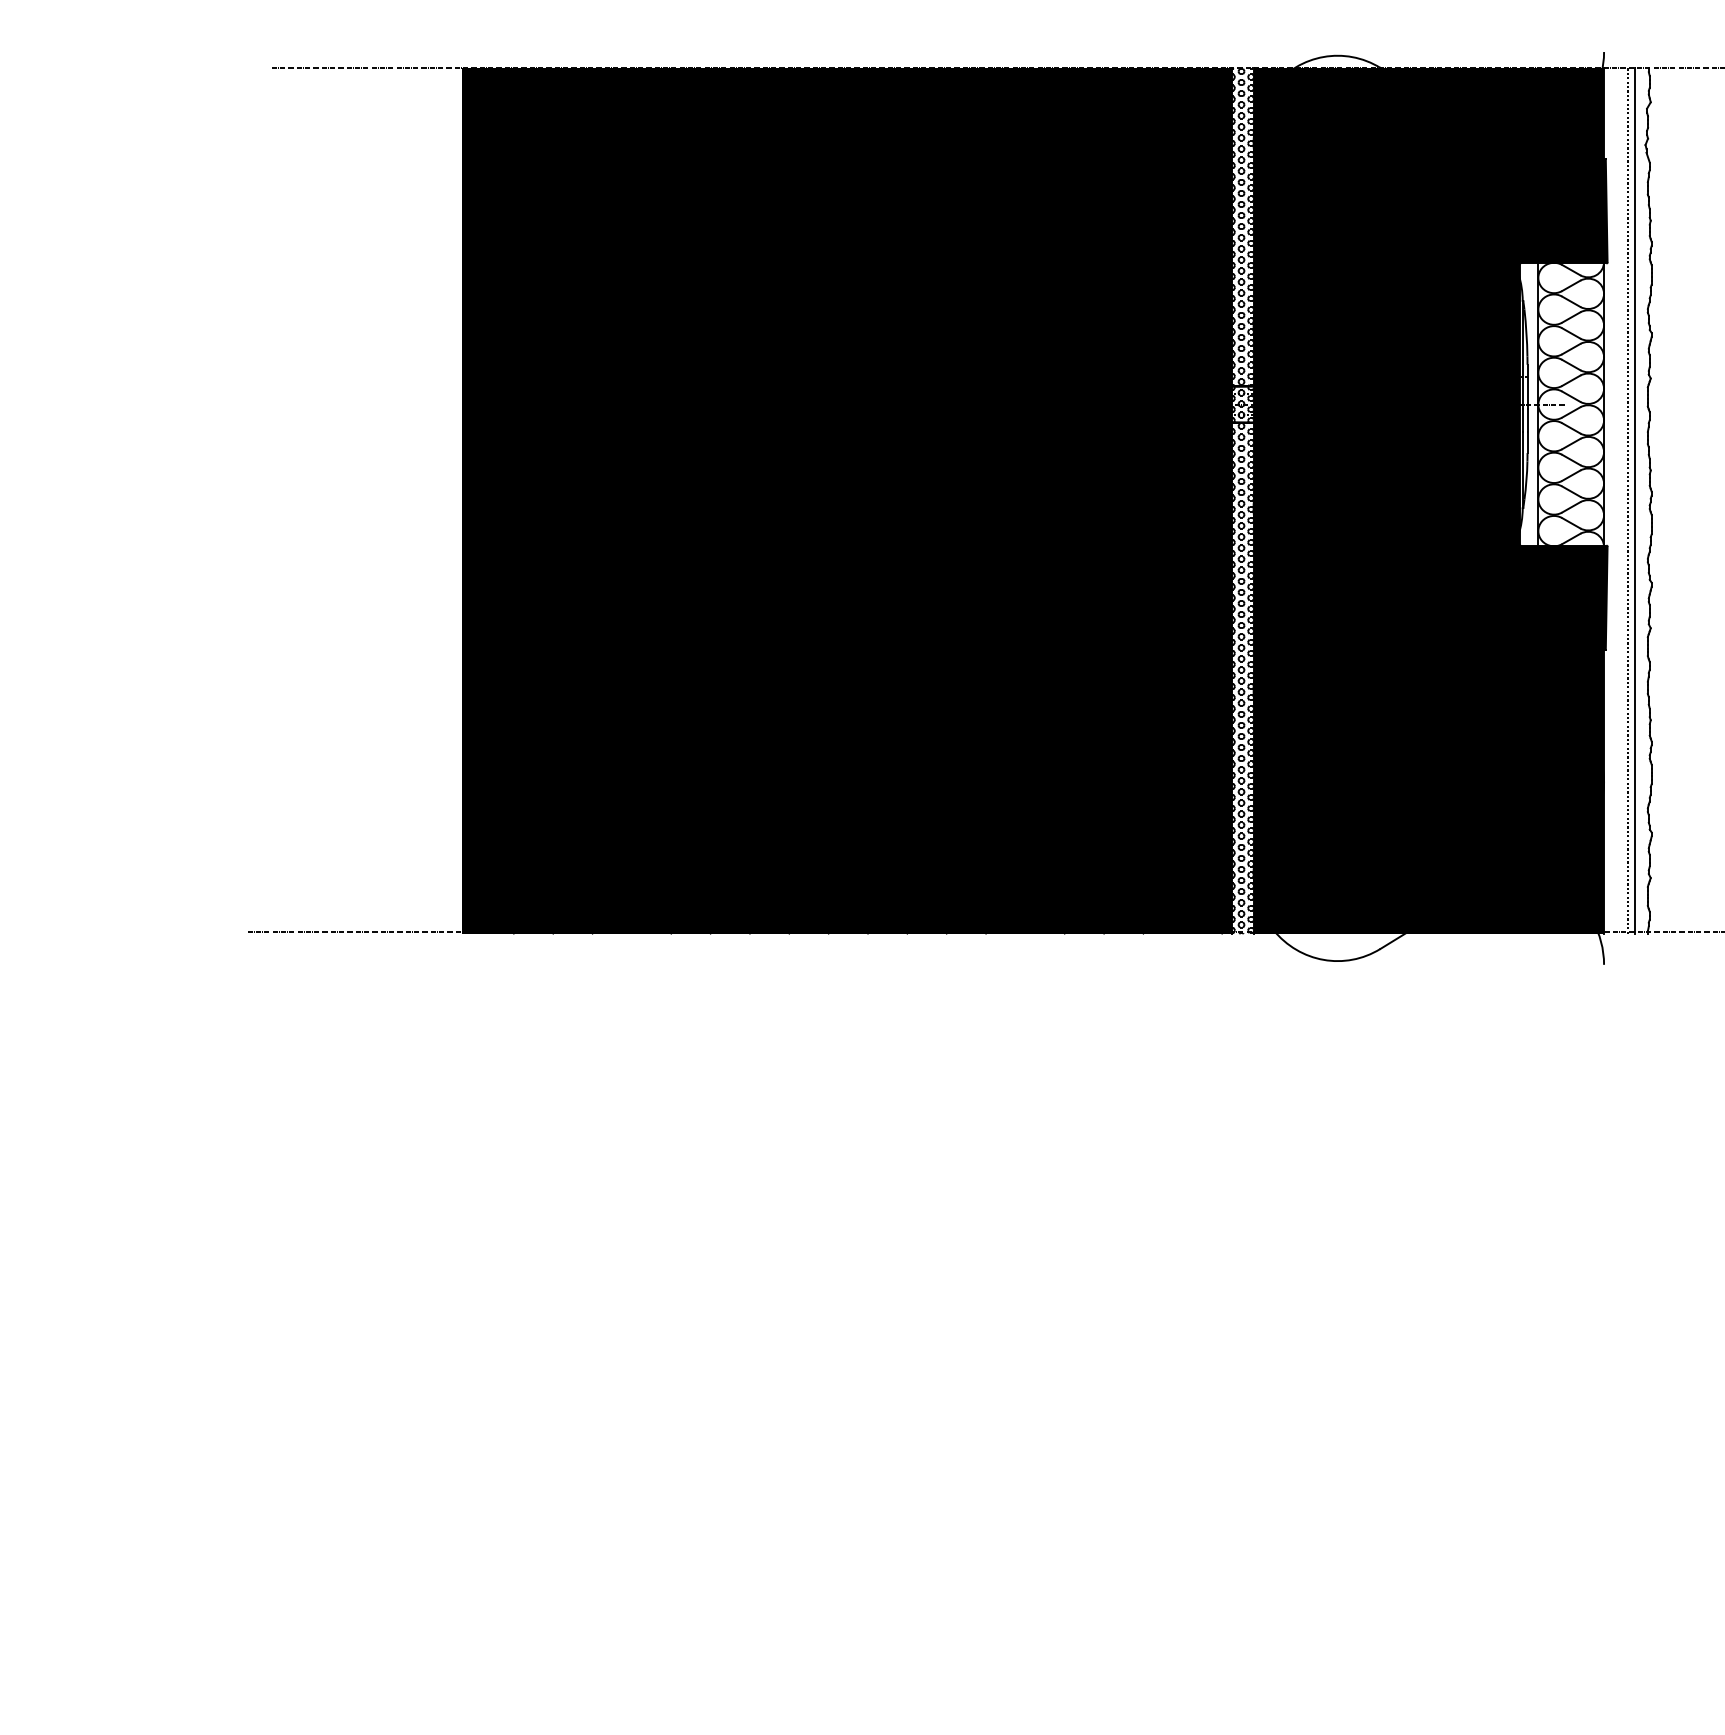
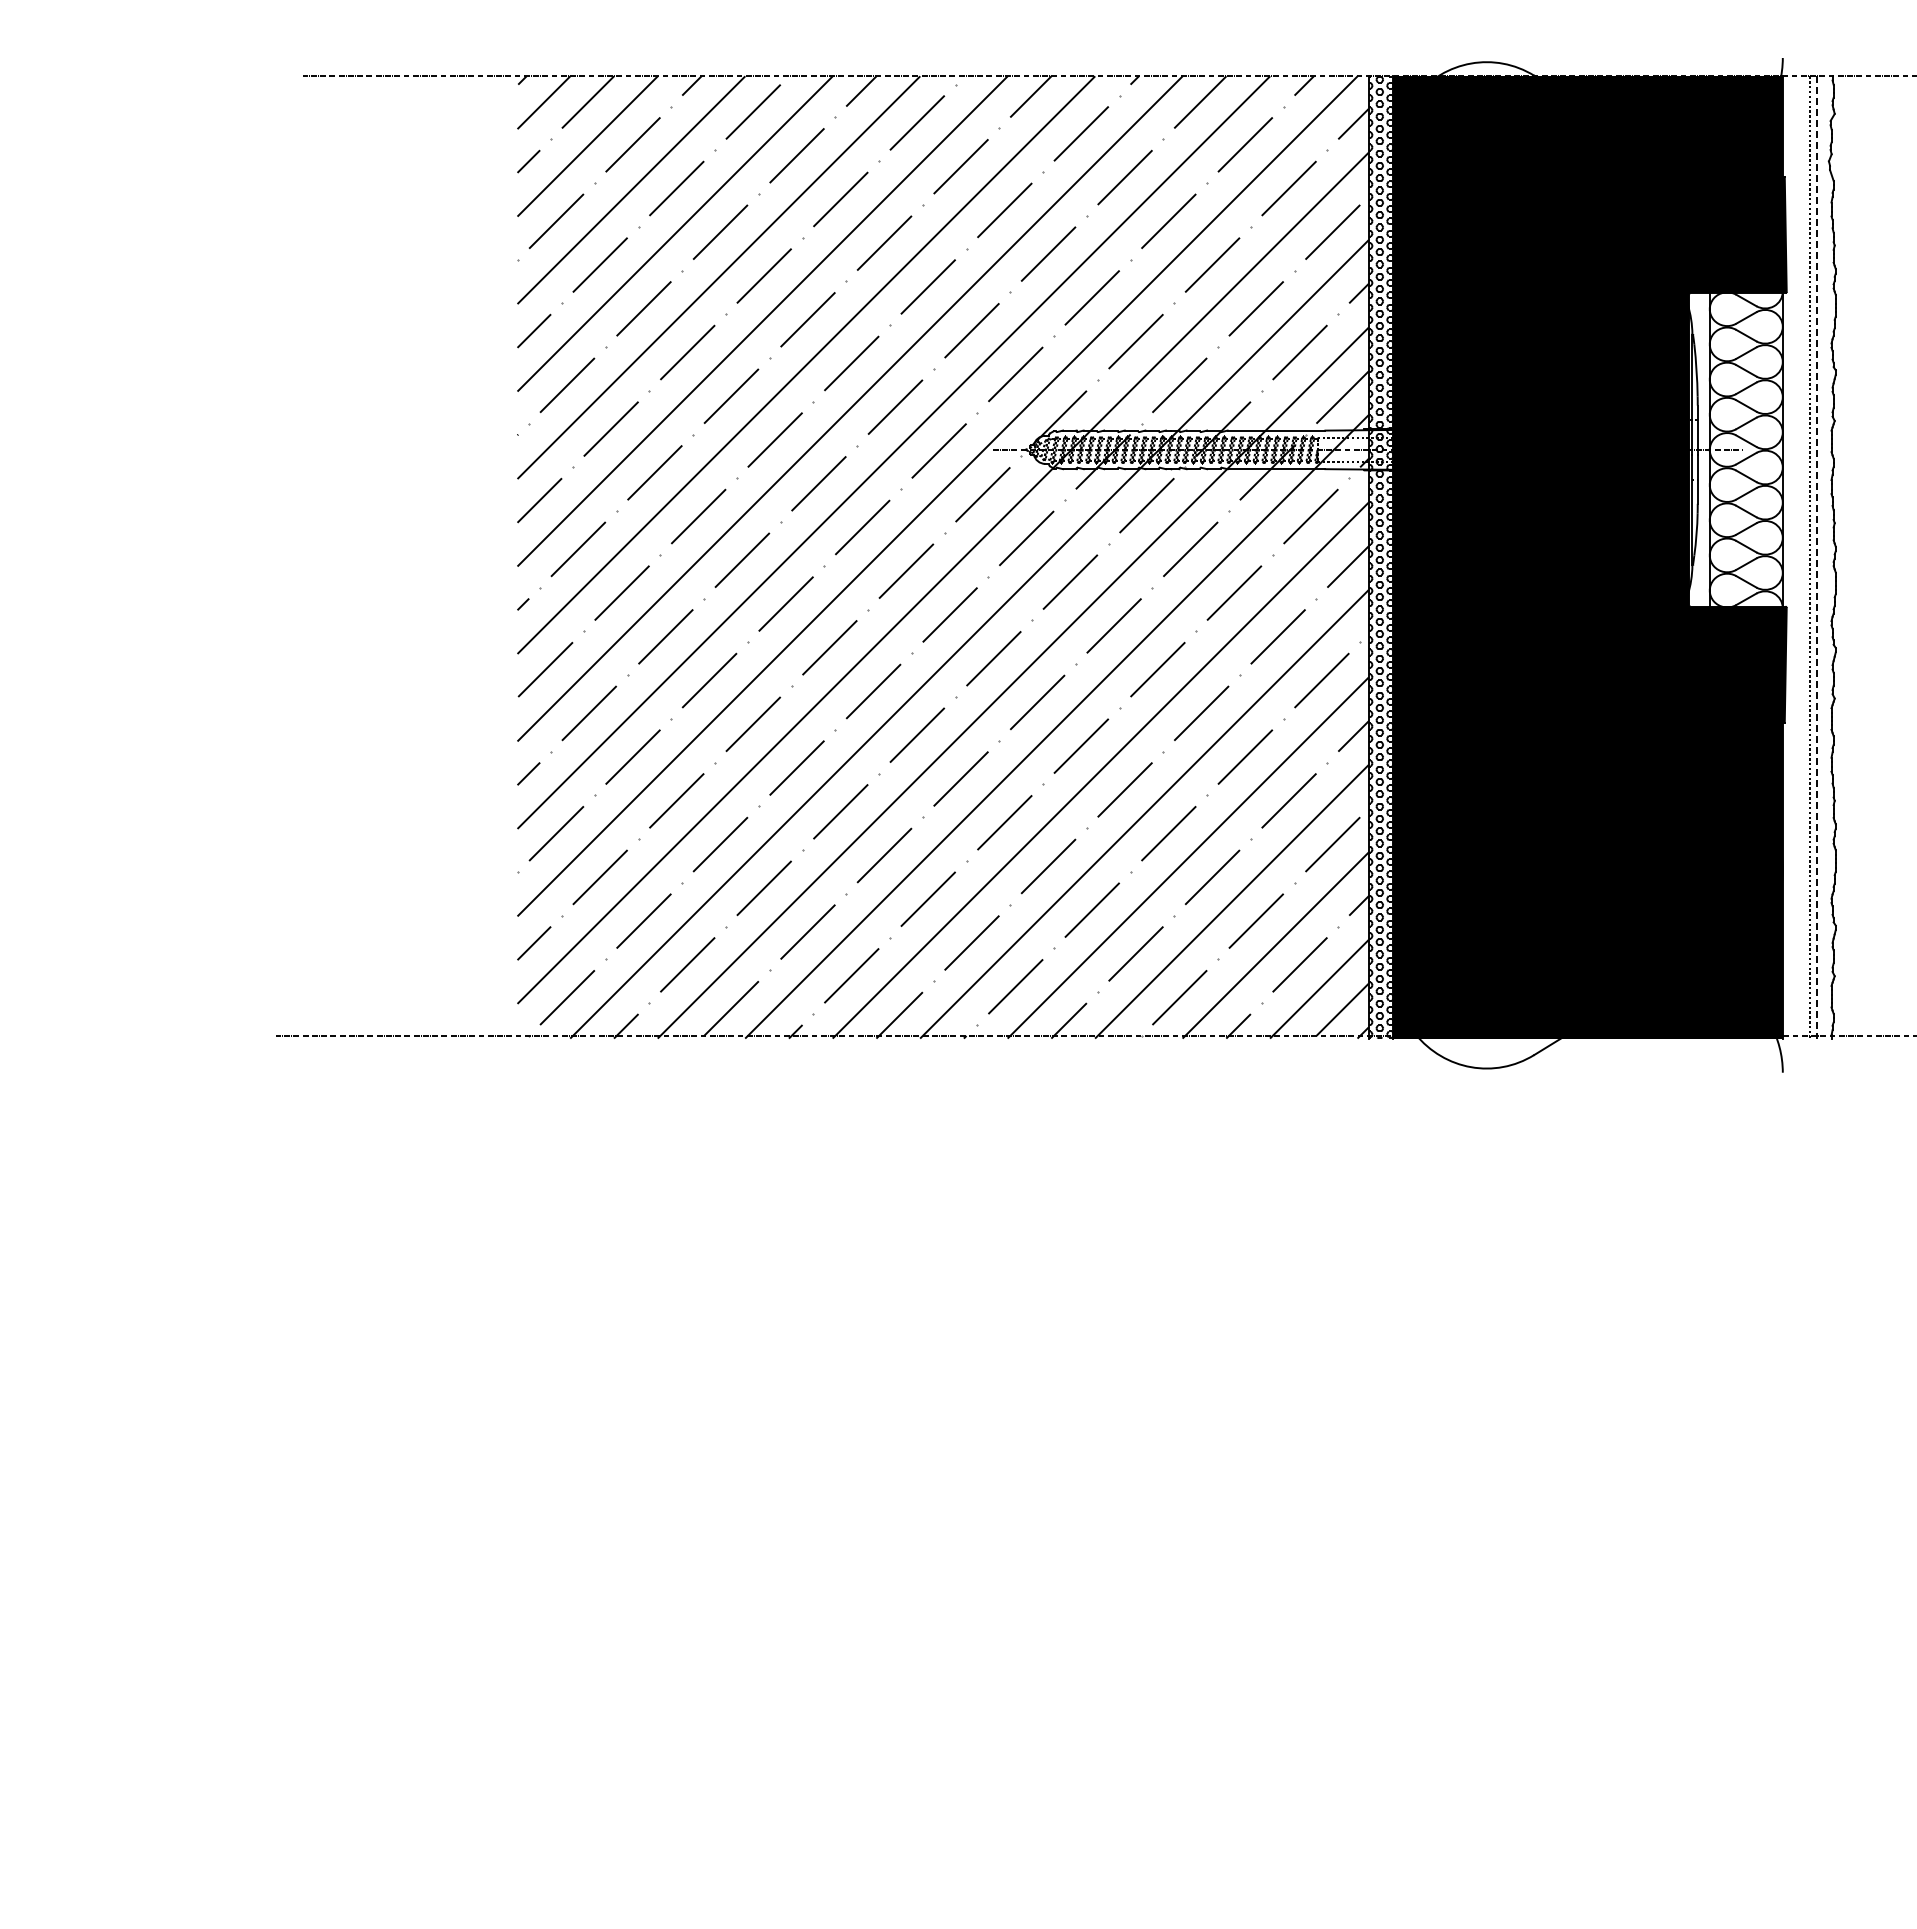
fill: (846, 501) -> (940, 557), removed
line: (1634, 501) -> (1816, 557), solid -> dashed

